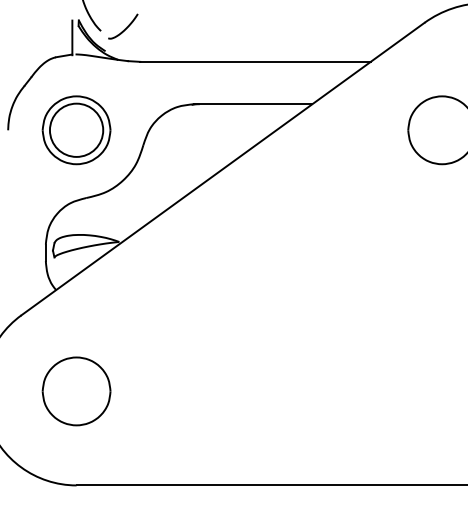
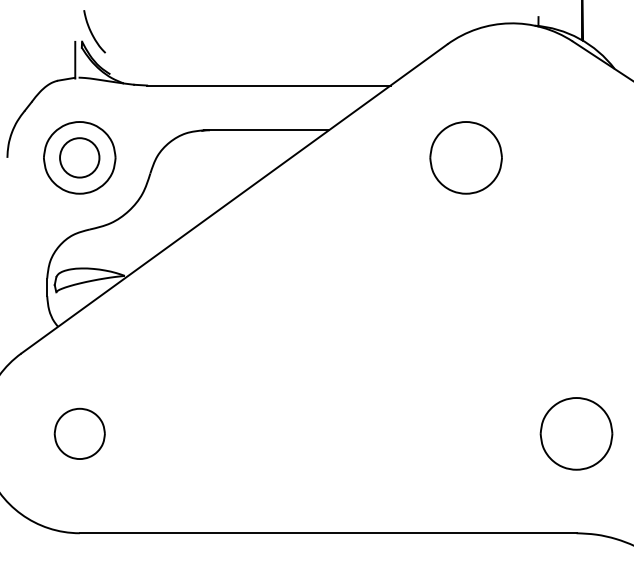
curve: (125, 27) -> (131, 49), removed
circle: (76, 129) -> (79, 157), size x0.7
part: (76, 391) -> (79, 433), size x0.7

